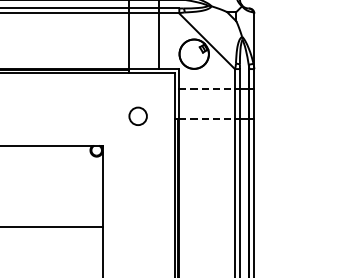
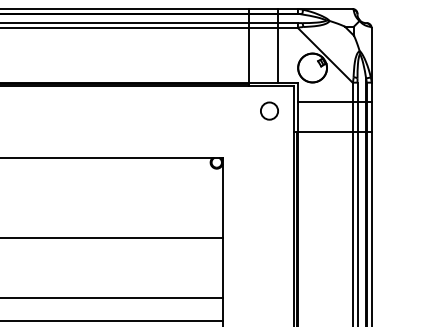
line: (207, 89) -> (325, 102), dashed -> solid
circle: (138, 115) -> (269, 110), moved
line: (207, 119) -> (325, 132), dashed -> solid

